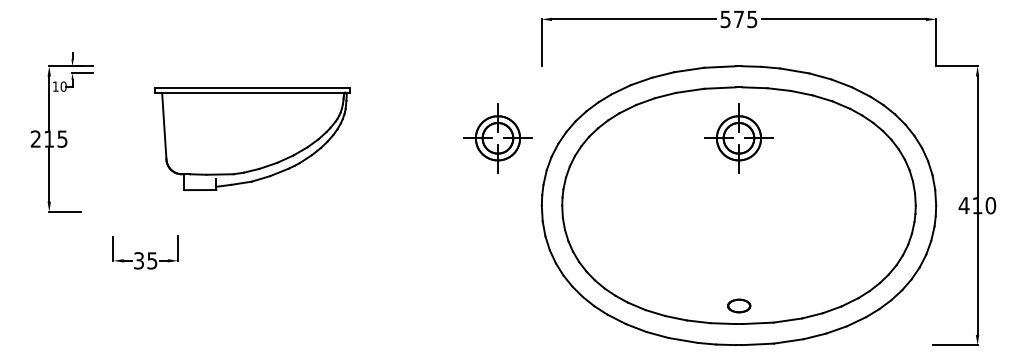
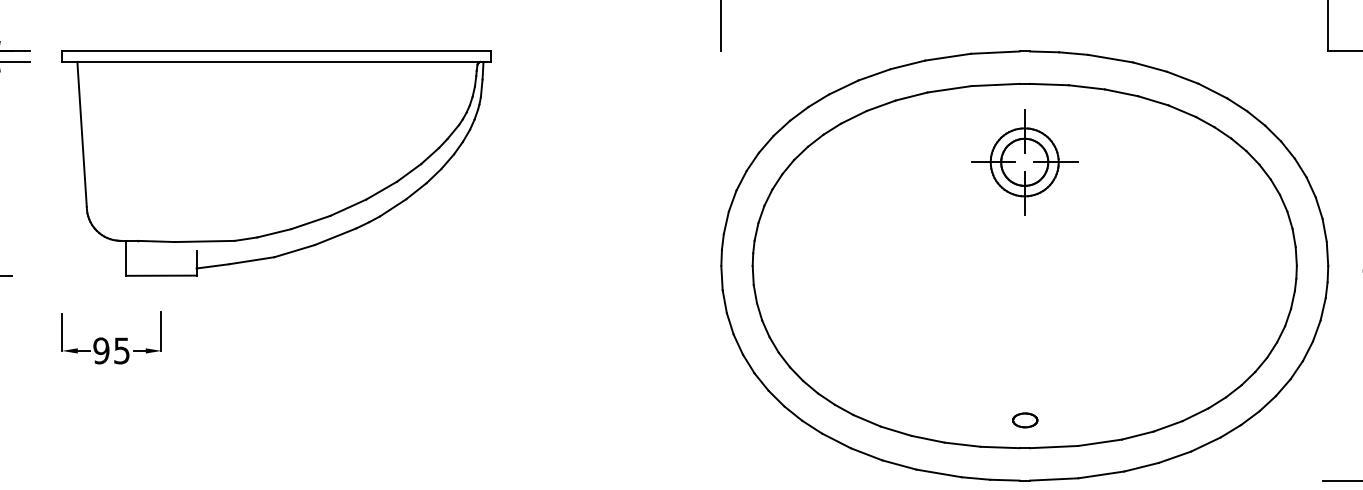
part: (252, 138) -> (276, 162), size x1.43
part: (497, 138) -> (653, 162), removed
text: (138, 260) -> (100, 350), 35 -> 95
part: (739, 305) -> (1025, 419), size x0.71

